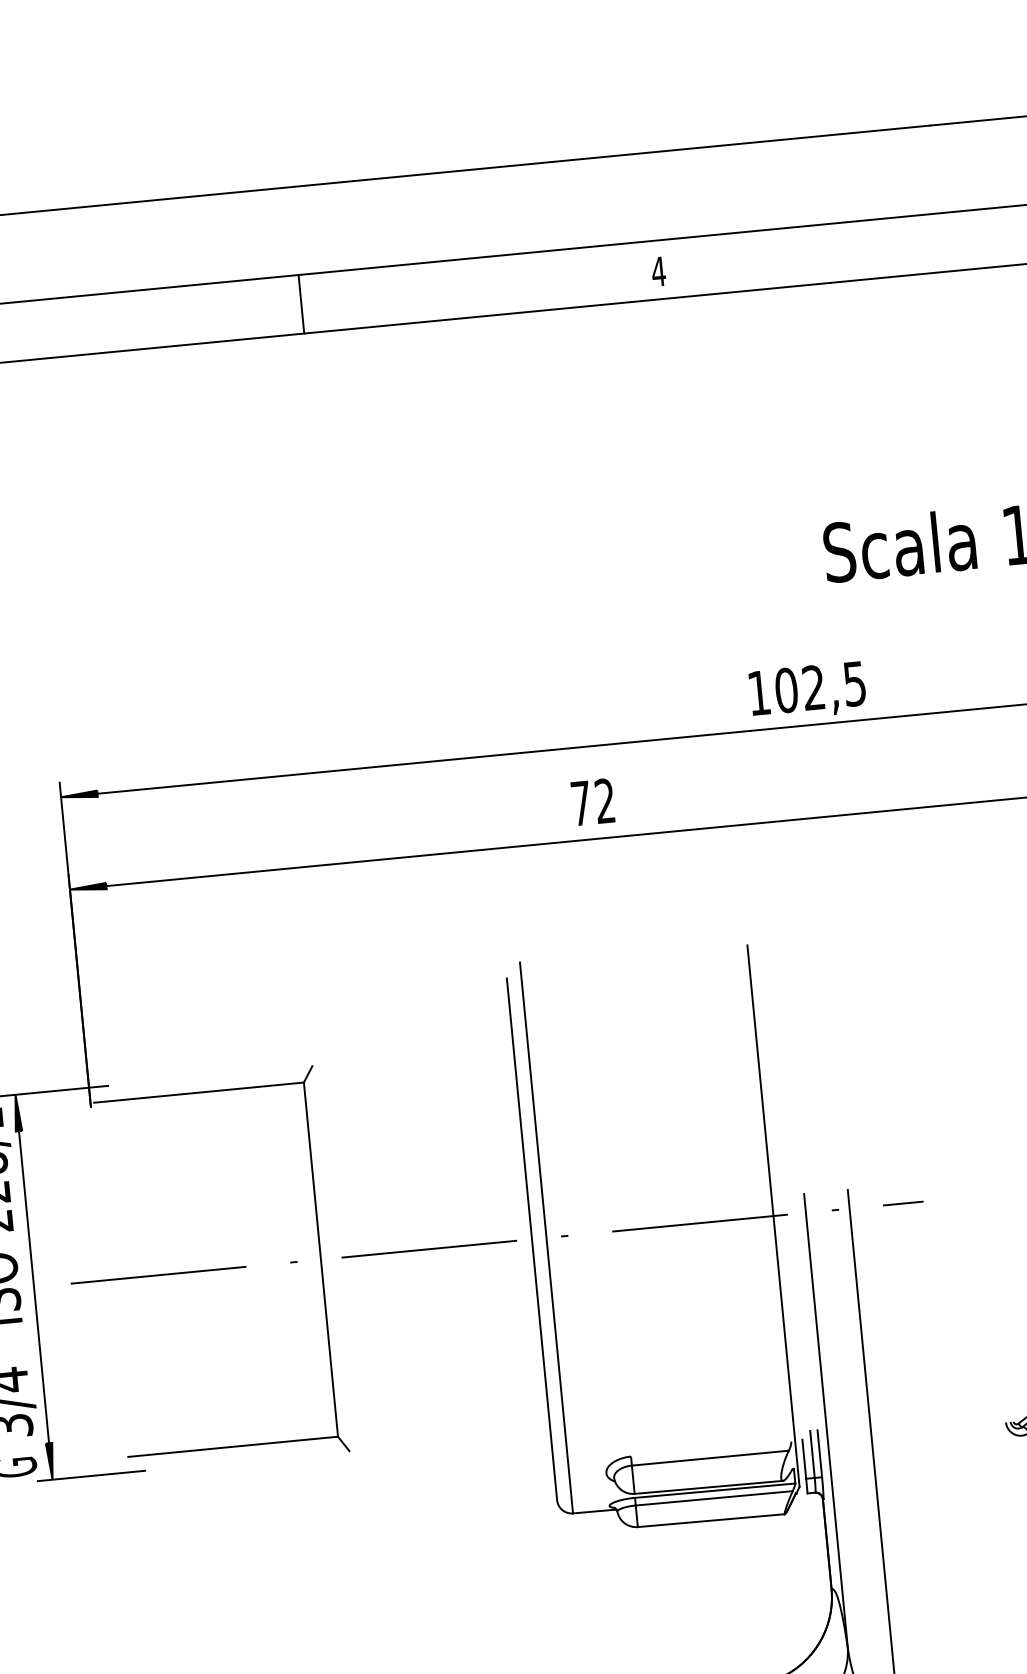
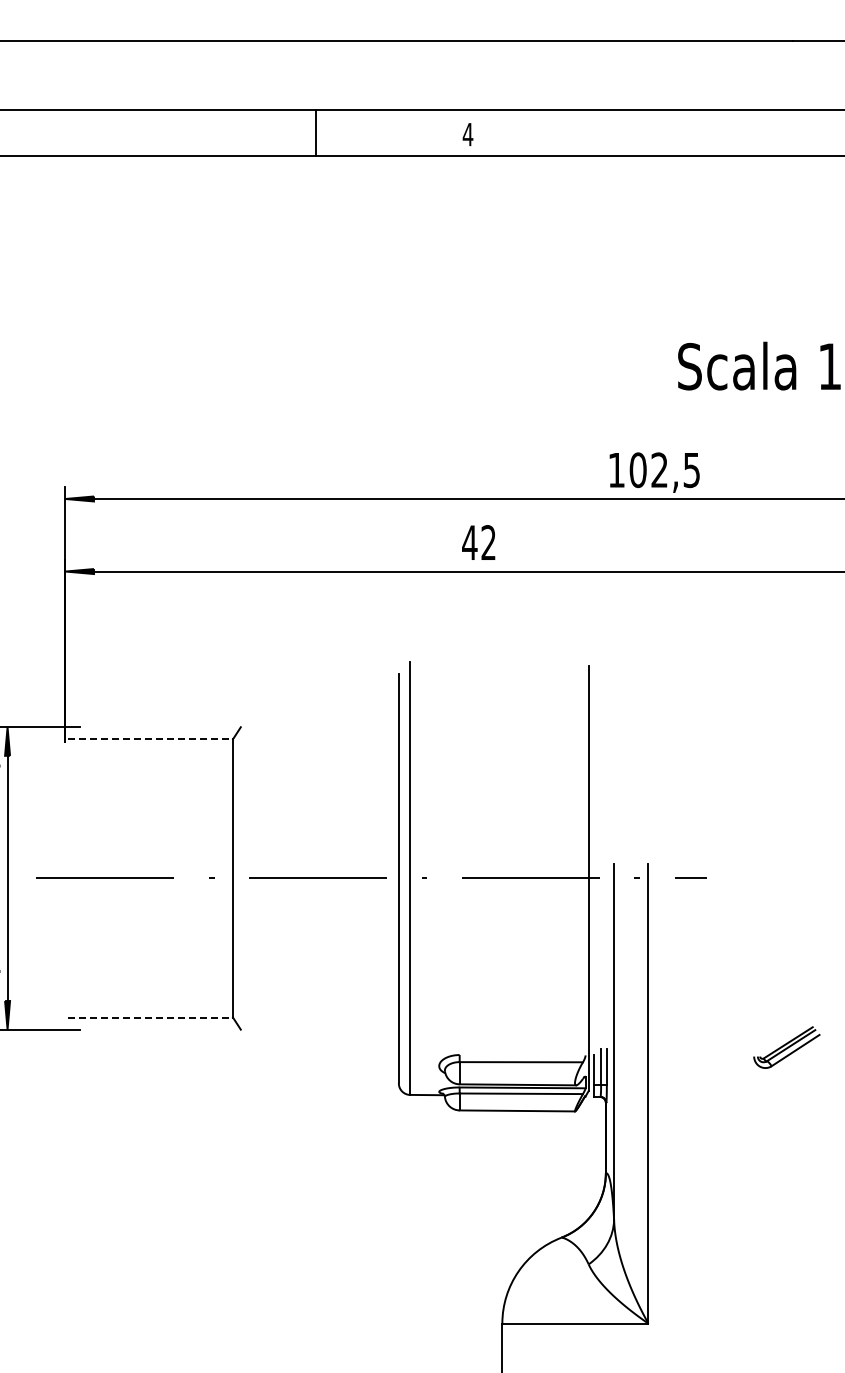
text: (658, 271) -> (467, 134), moved
line: (301, 304) -> (316, 133), moved
text: (580, 803) -> (469, 542), 72 -> 42
line: (200, 1092) -> (151, 739), solid -> dashed
line: (234, 1446) -> (151, 1017), solid -> dashed

